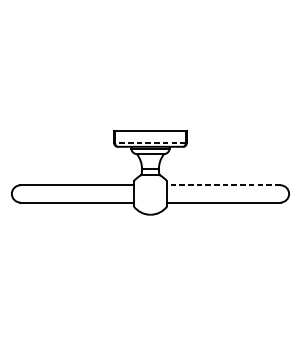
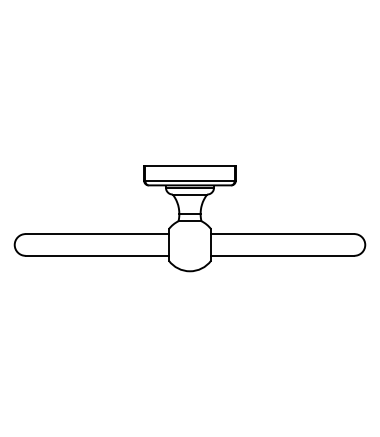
line: (150, 142) -> (190, 180), dashed -> solid
line: (223, 185) -> (282, 234), dashed -> solid

